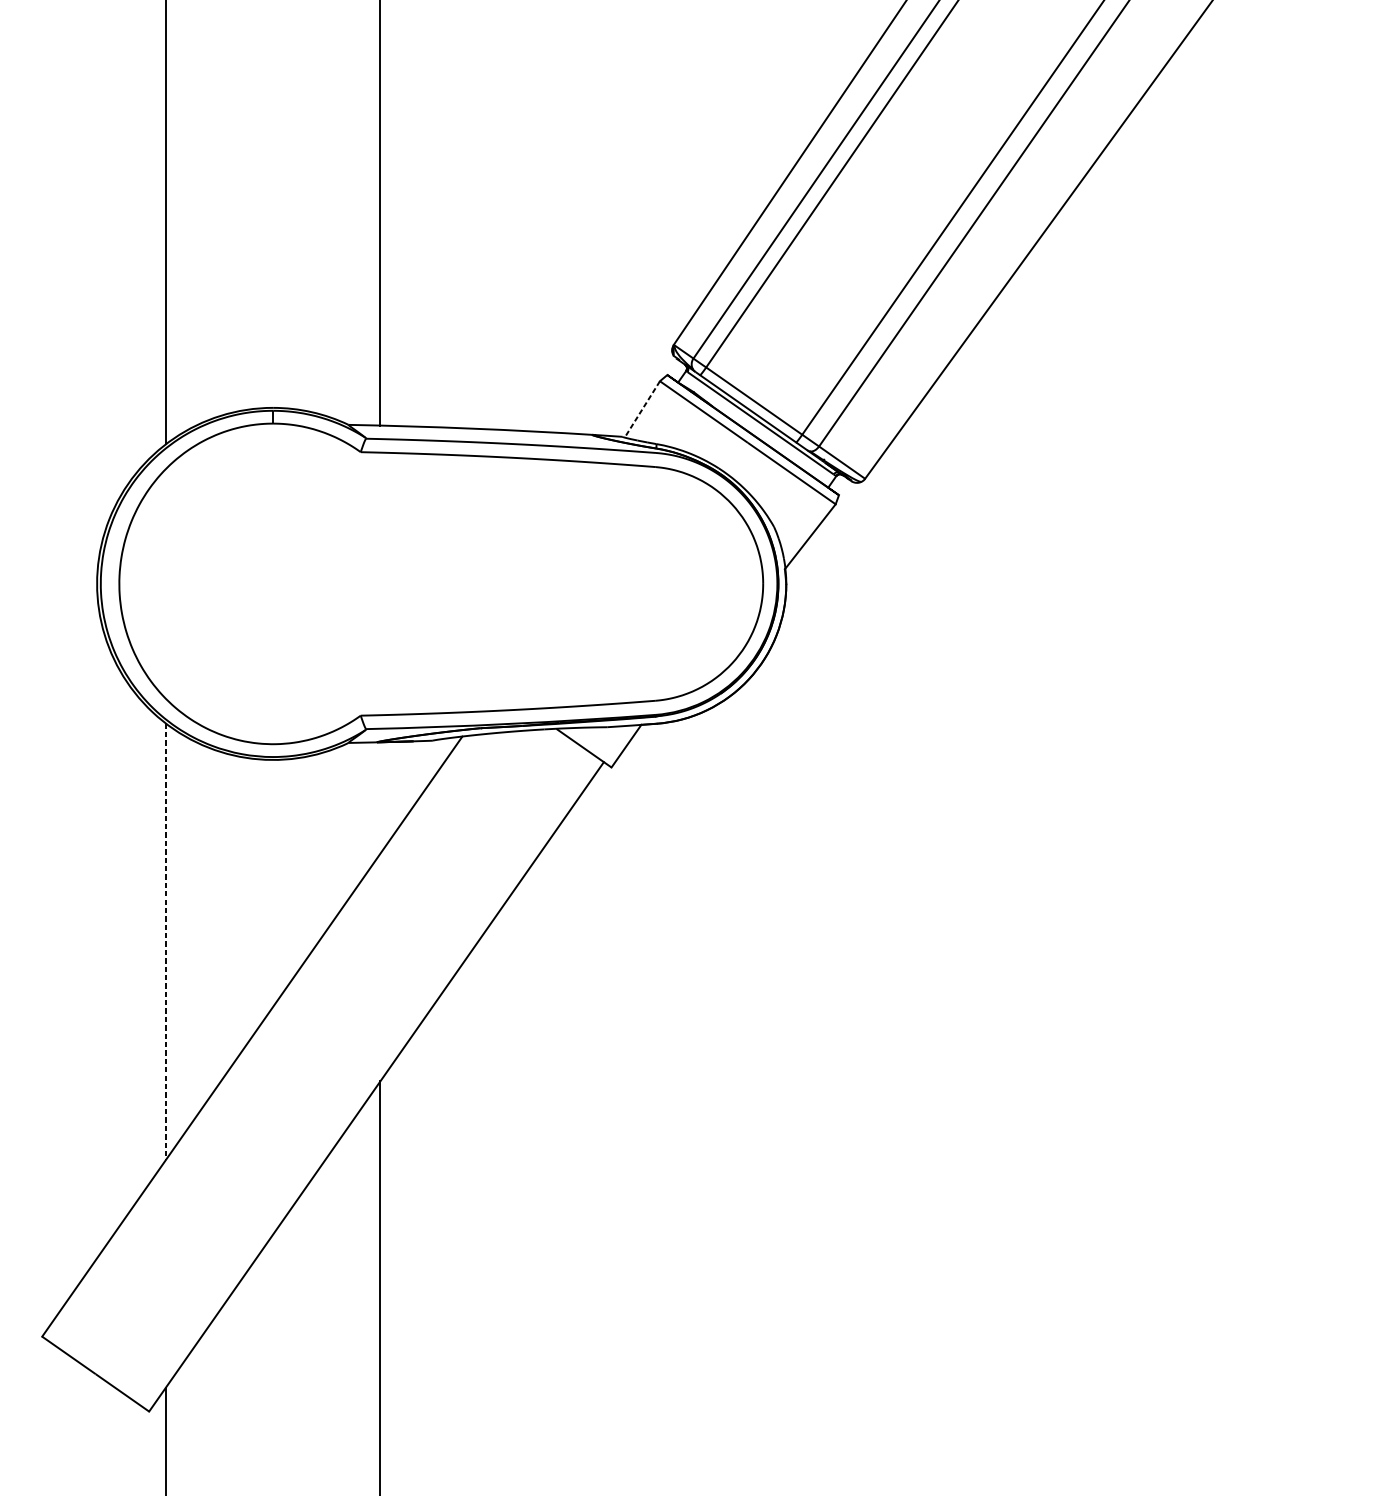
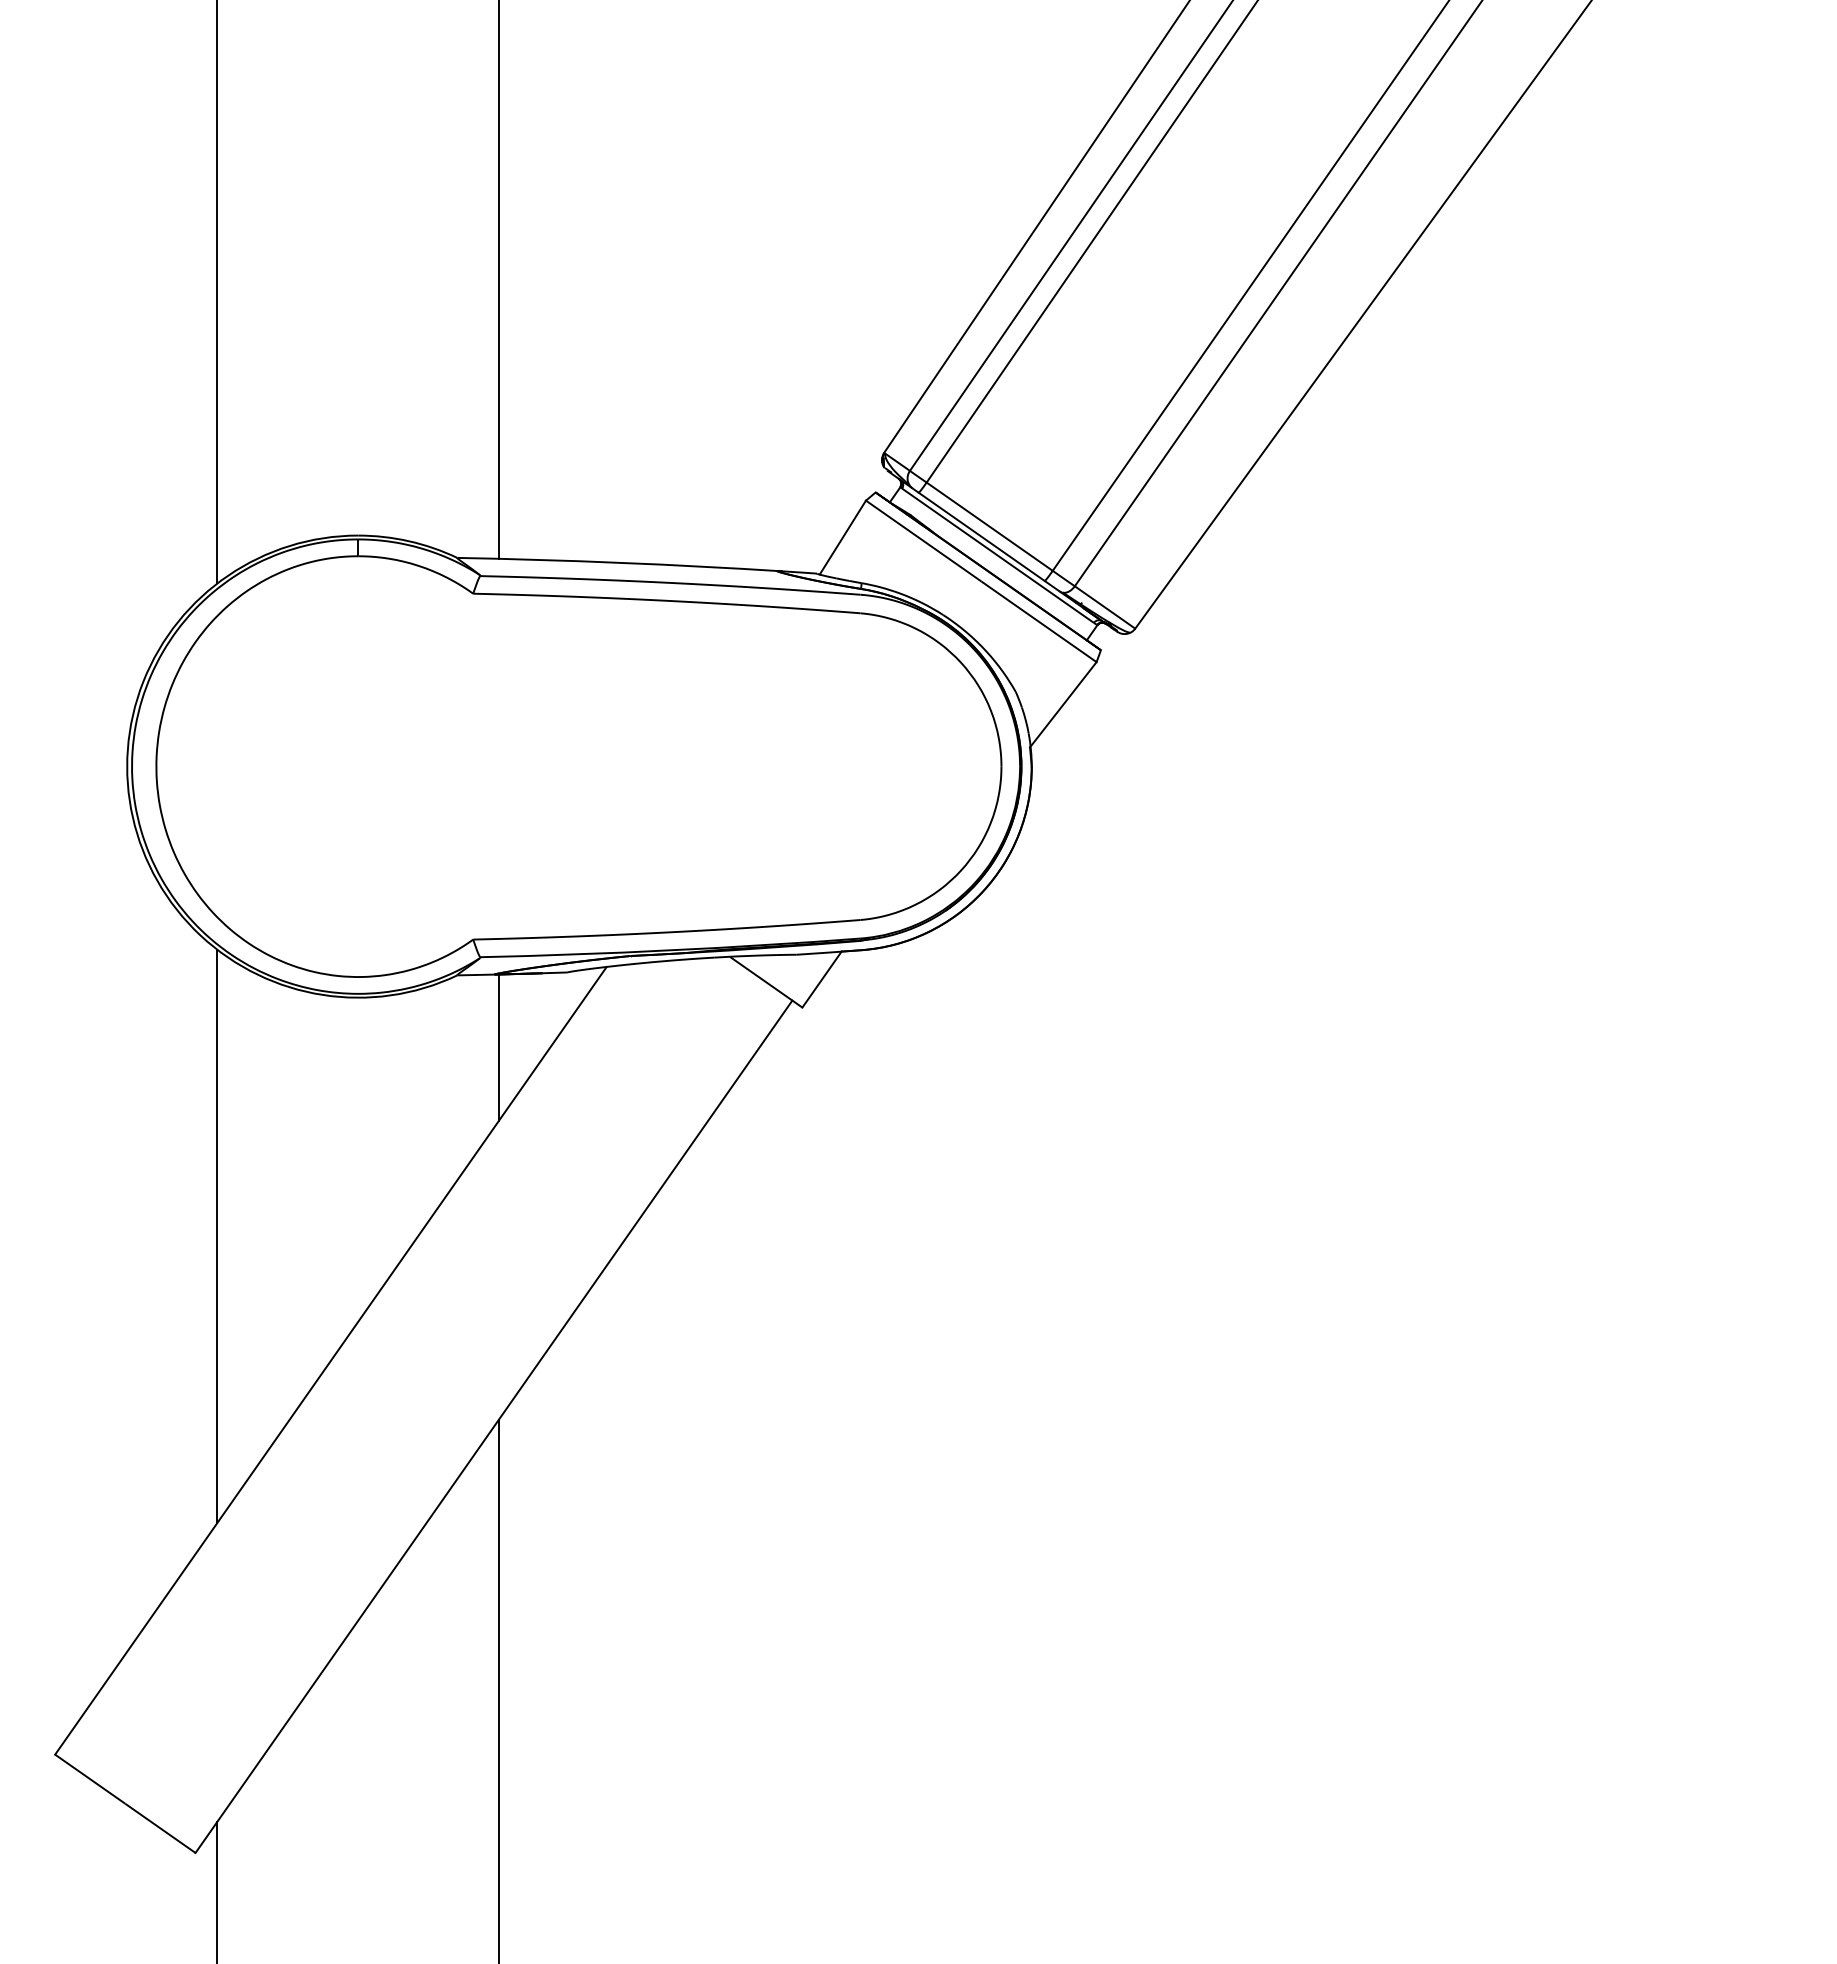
line: (642, 409) -> (842, 537), dashed -> solid
line: (380, 797) -> (499, 1047), added
line: (165, 941) -> (217, 1236), dashed -> solid

